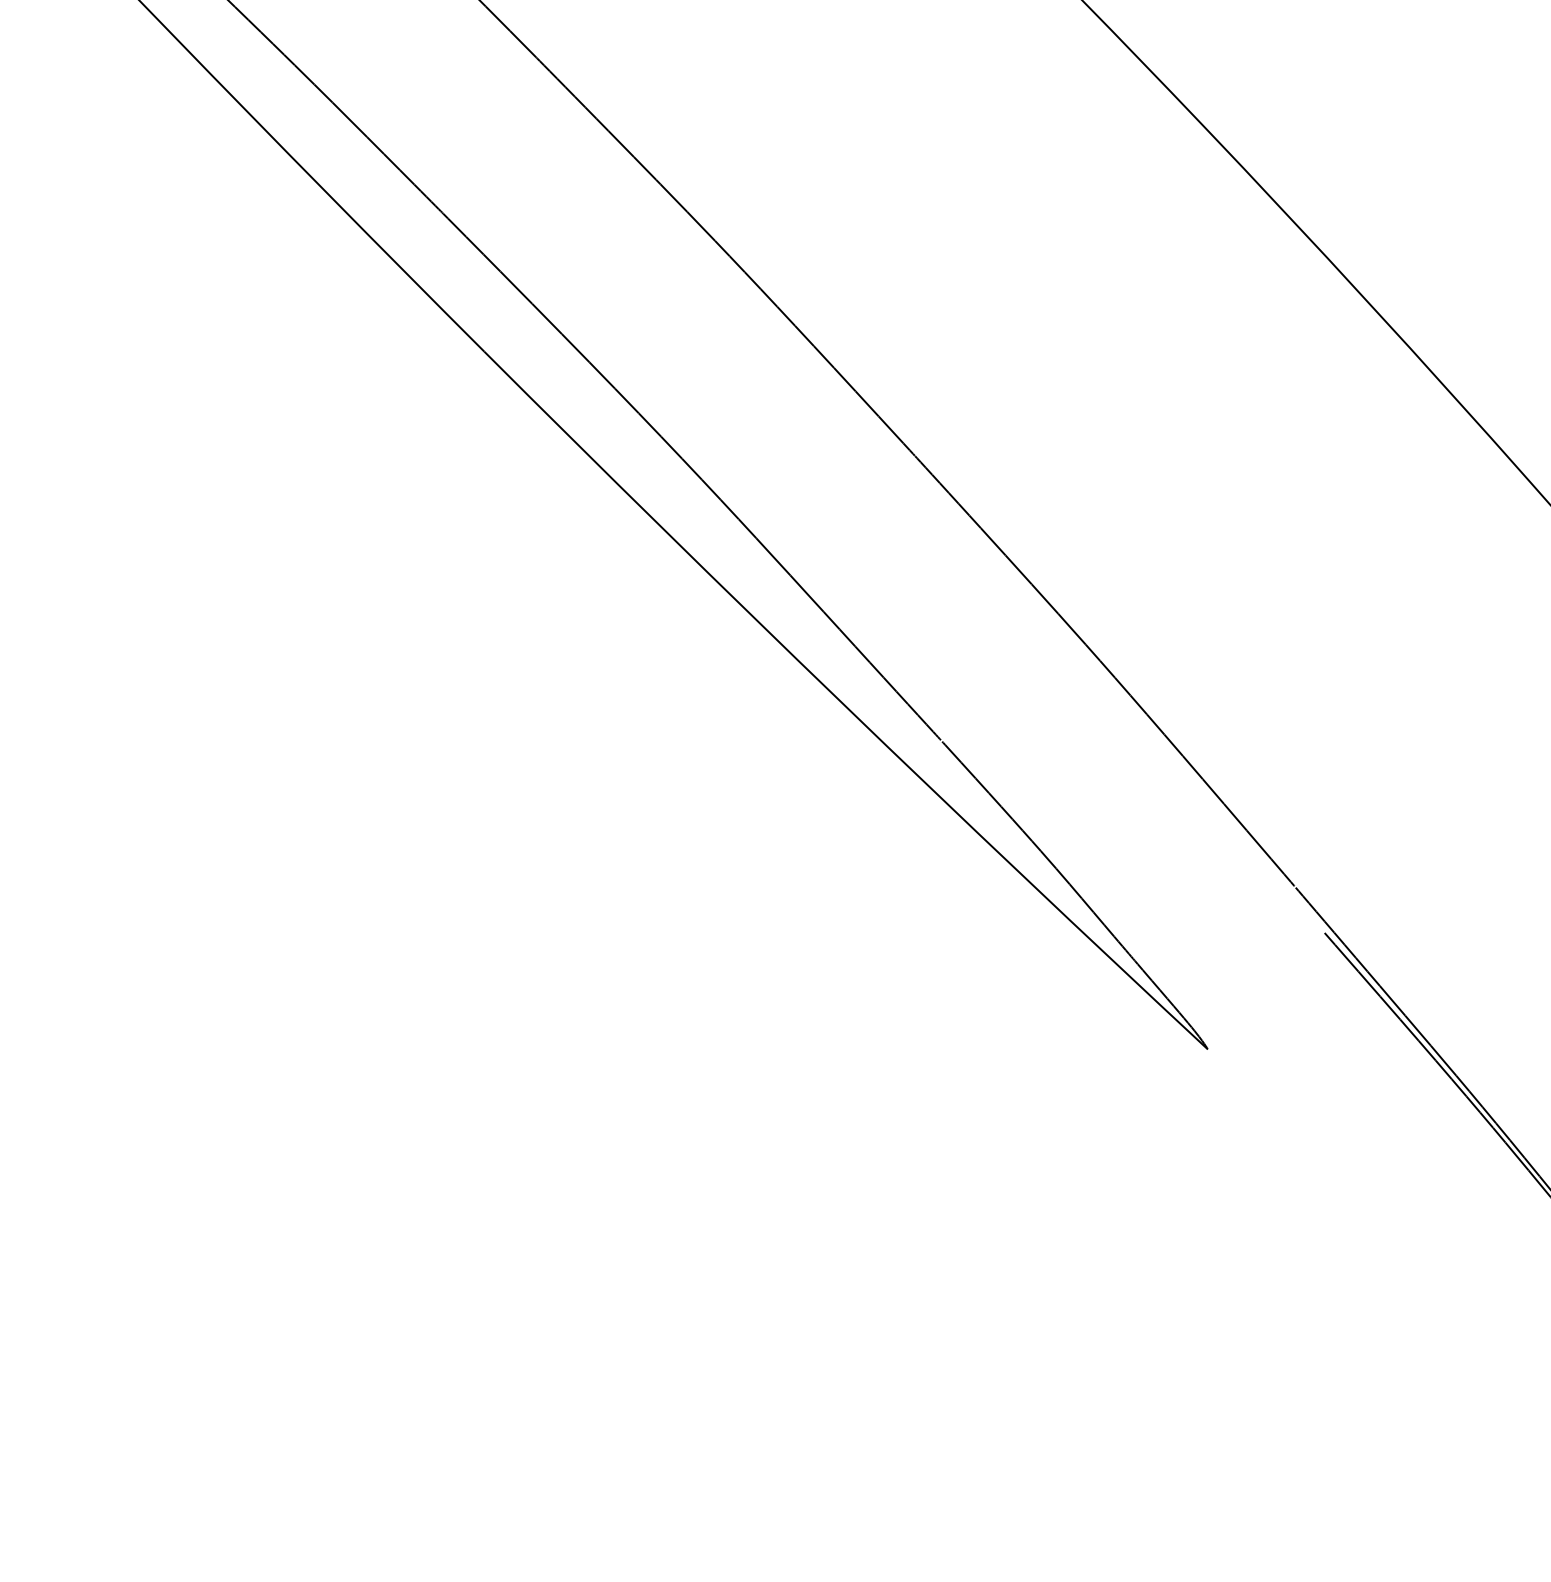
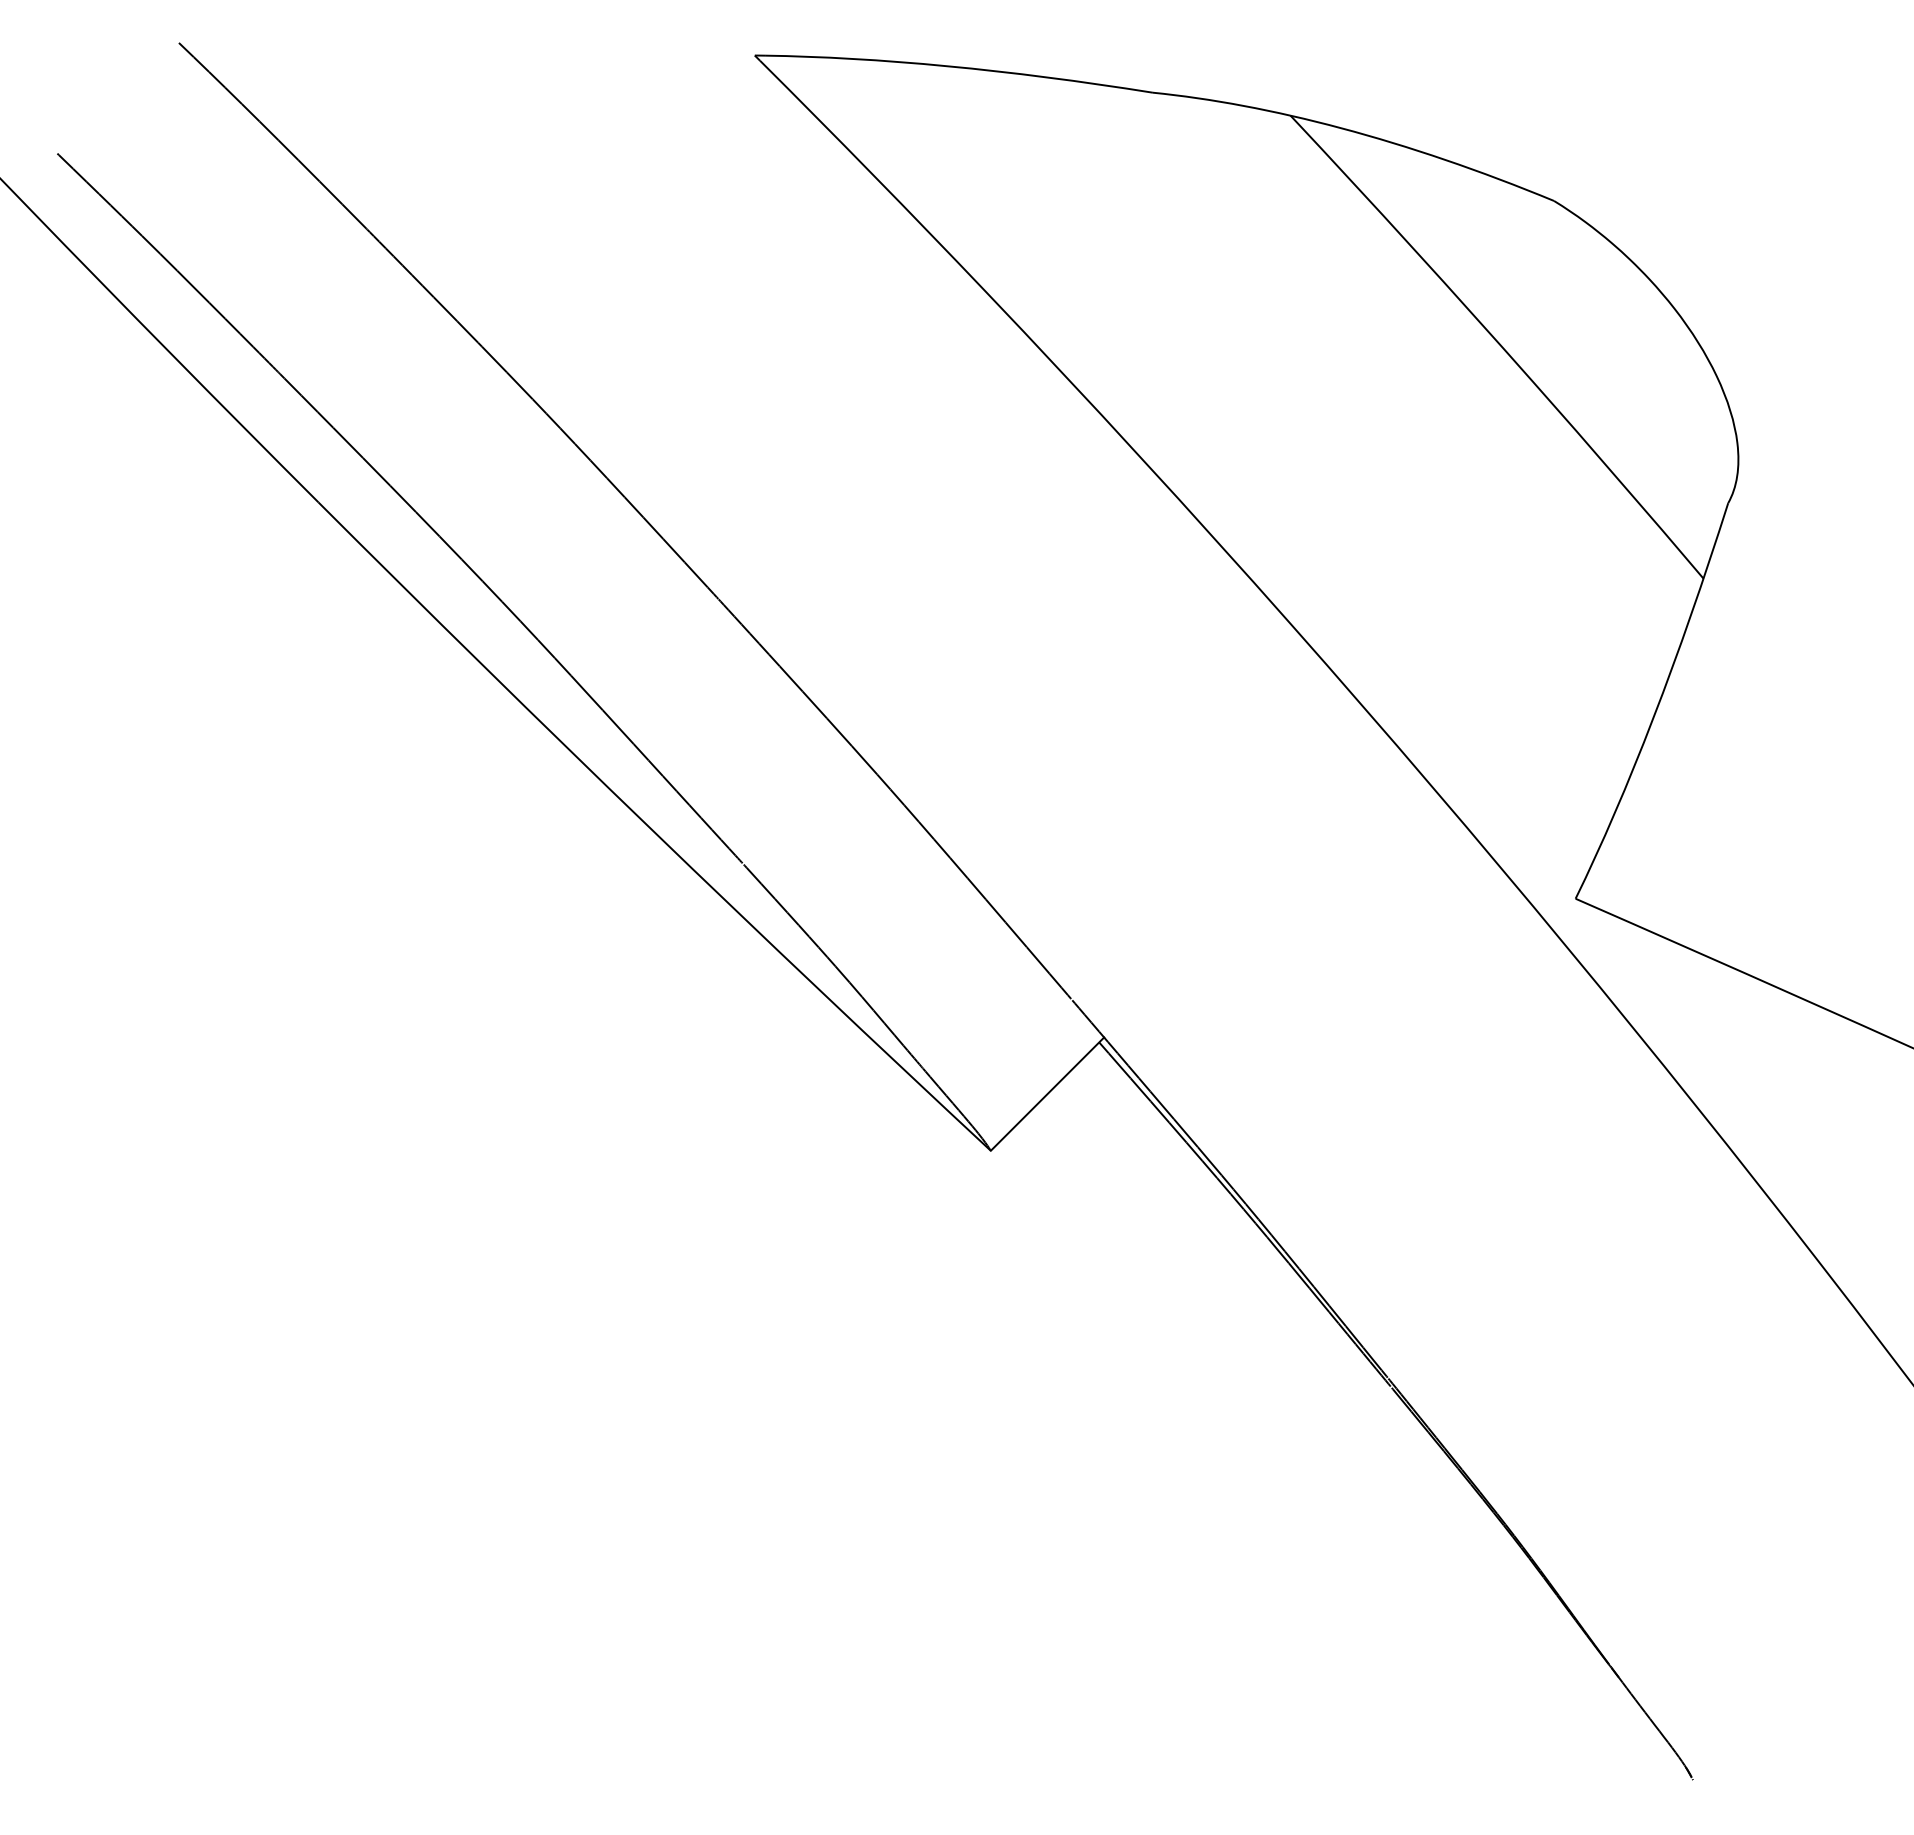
line: (1269, 987) -> (1047, 1093), added

